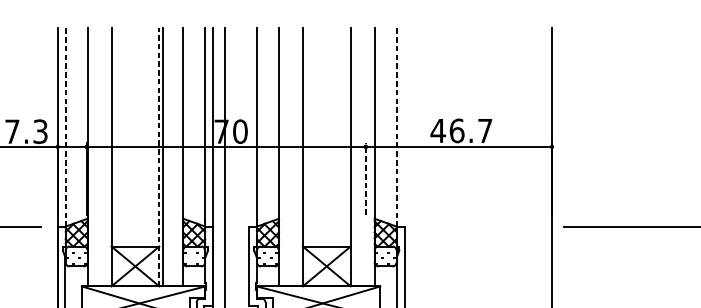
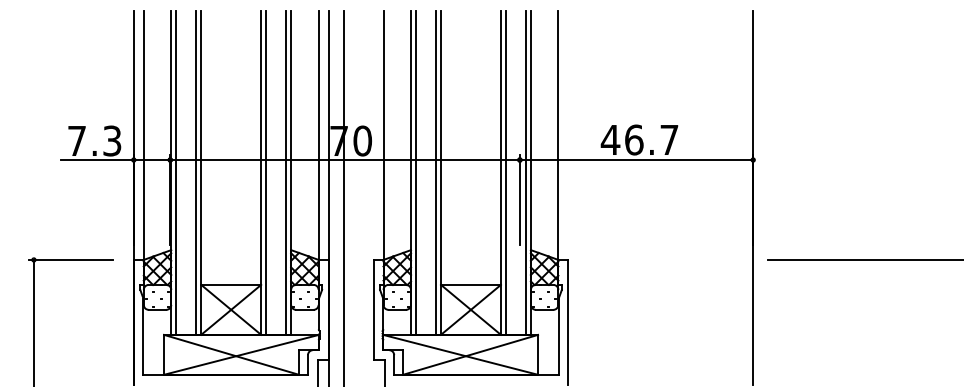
line: (65, 128) -> (143, 136), dashed -> solid
line: (396, 128) -> (558, 137), dashed -> solid
line: (91, 156) -> (176, 172), added
line: (107, 156) -> (196, 172), added
line: (179, 156) -> (286, 172), added
line: (283, 156) -> (416, 172), added
line: (299, 156) -> (436, 172), added
line: (354, 156) -> (505, 172), added
line: (370, 156) -> (525, 172), added
line: (159, 157) -> (261, 173), dashed -> solid
line: (365, 178) -> (519, 199), dashed -> solid

